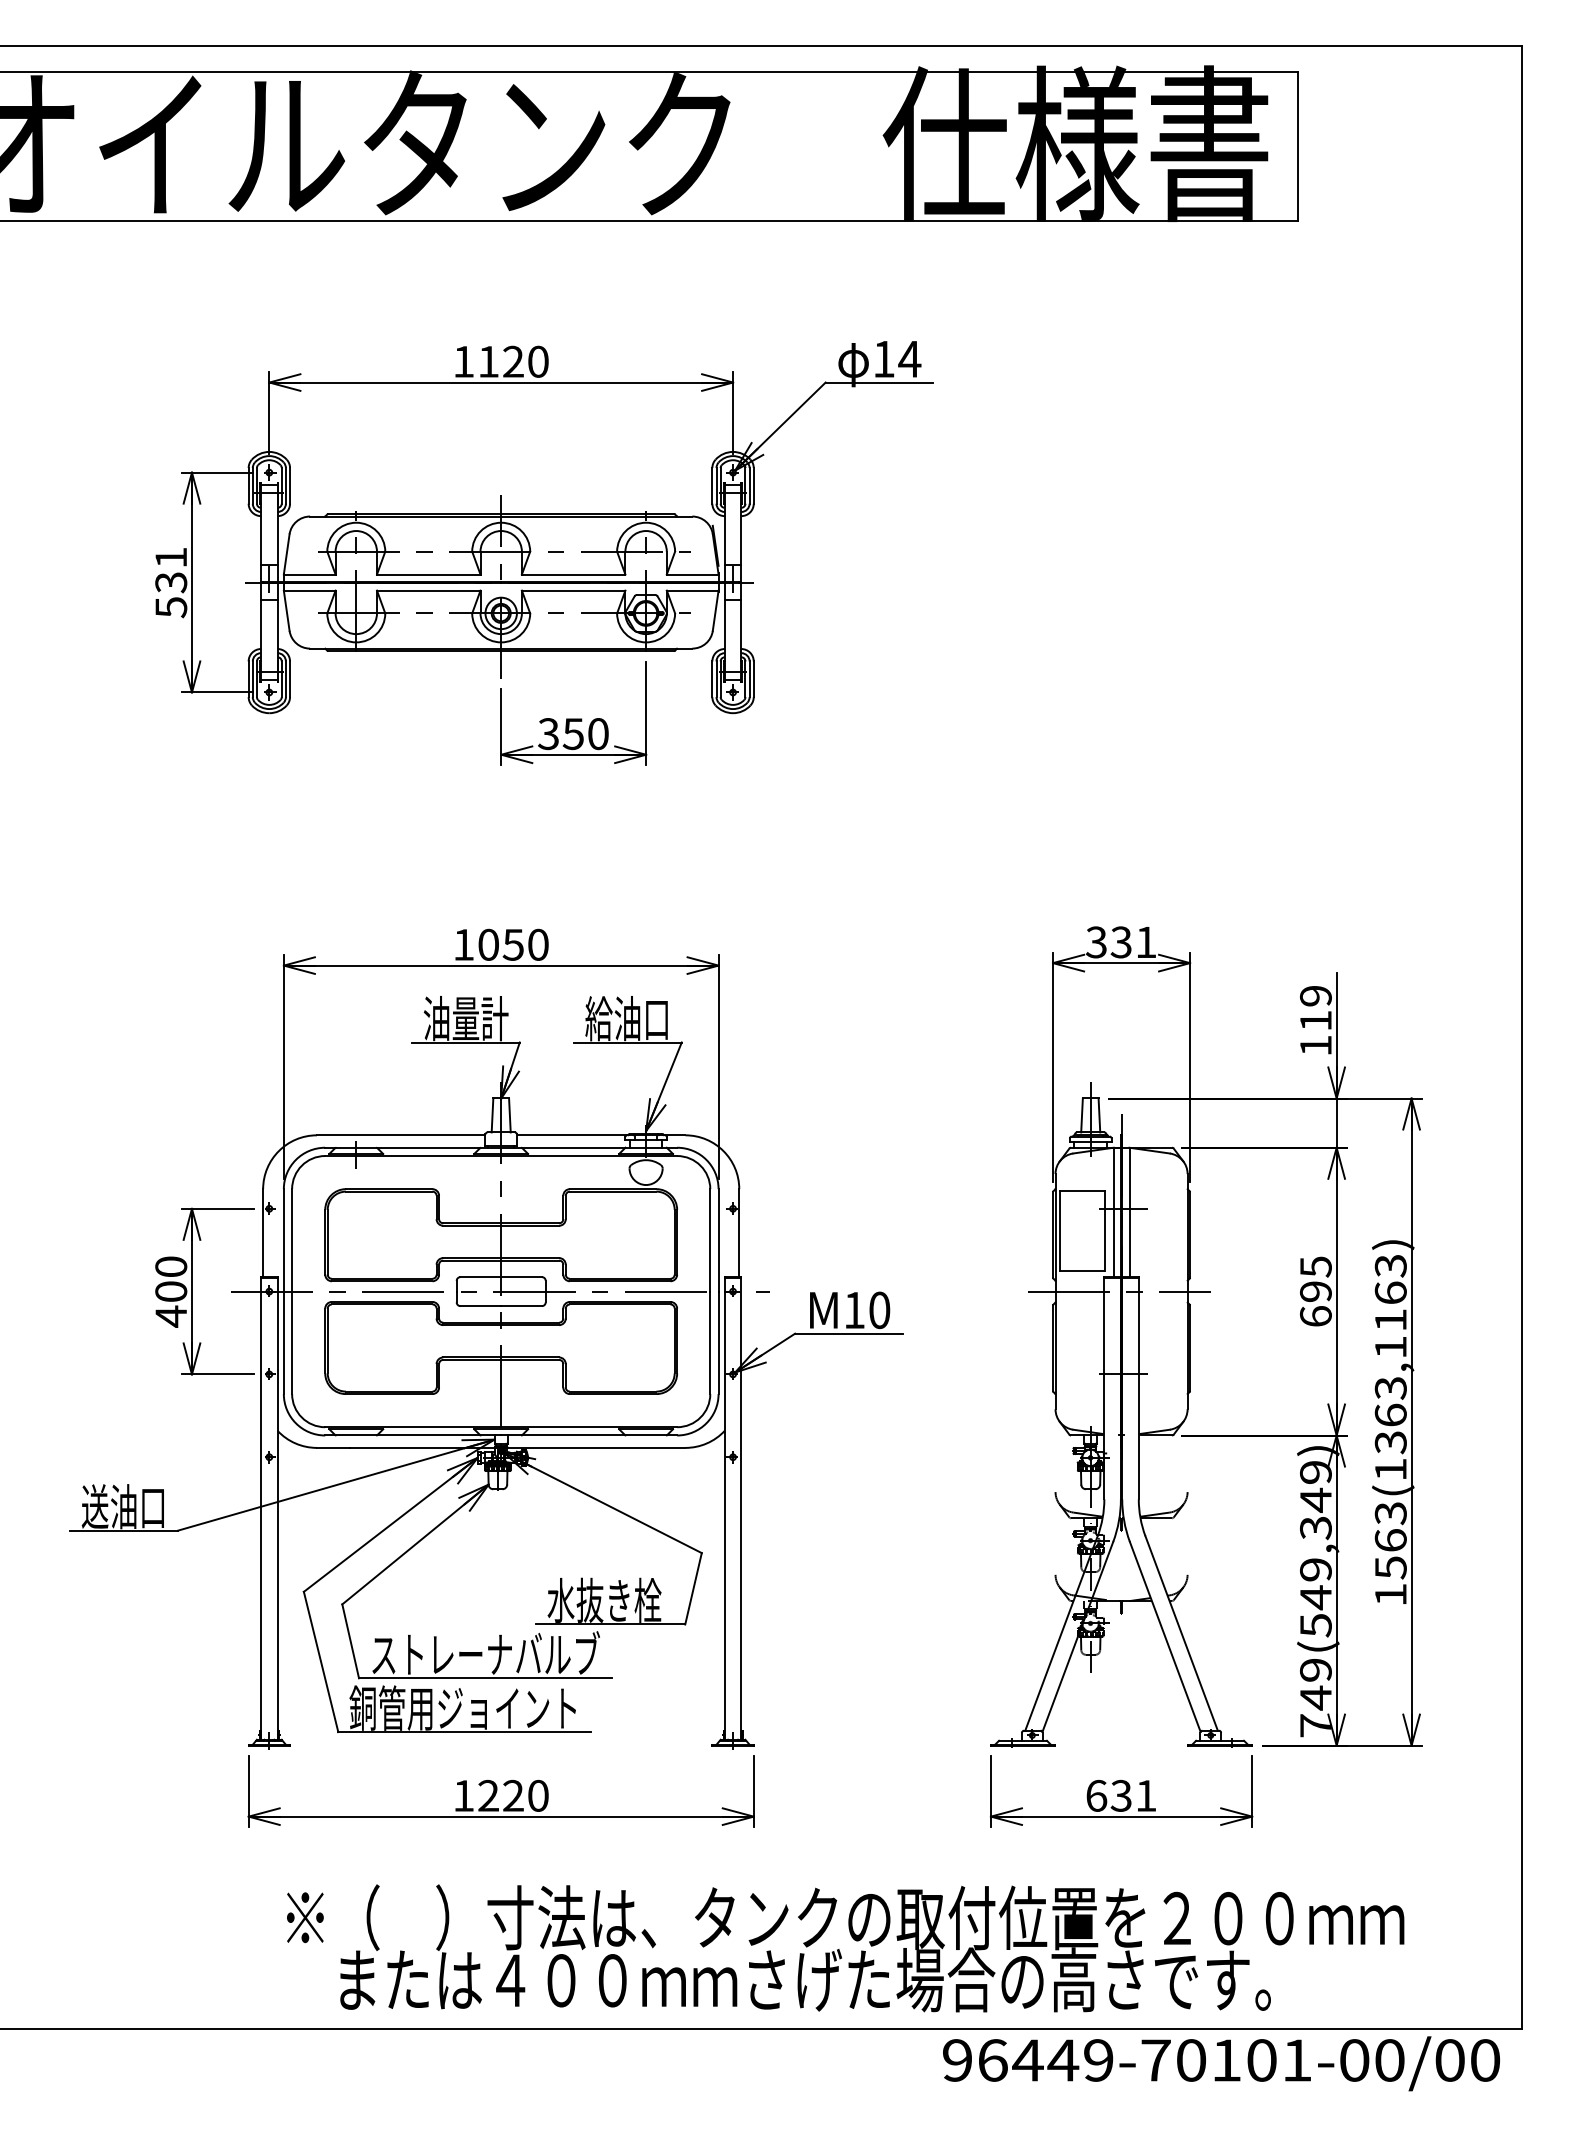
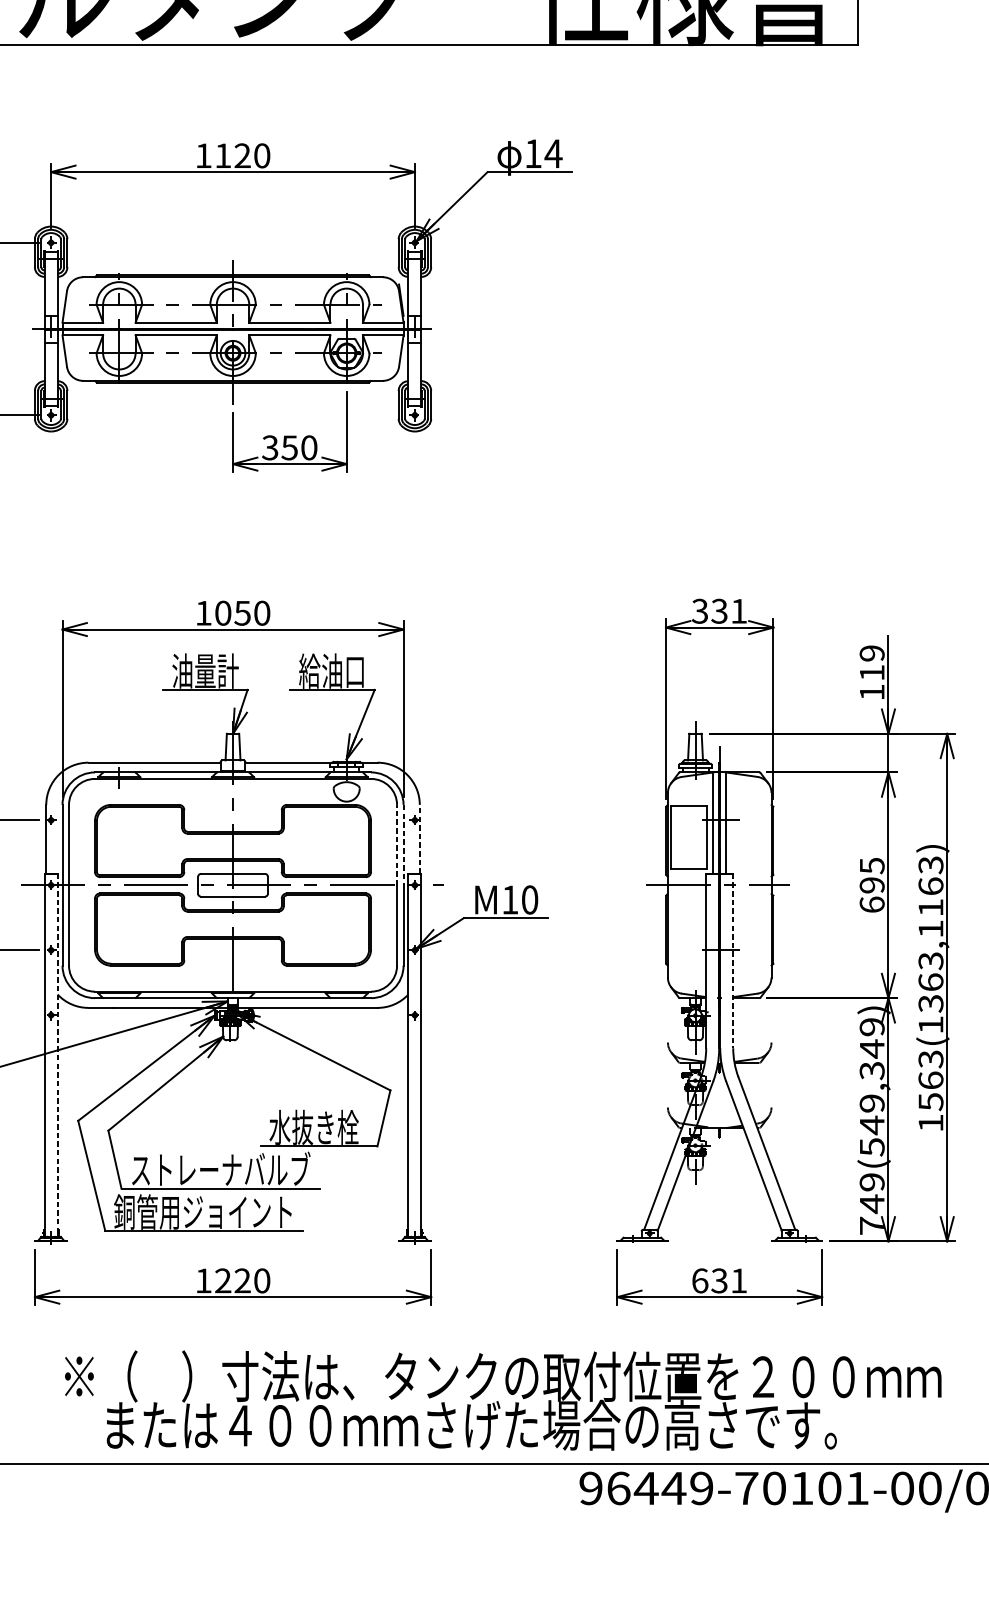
line: (739, 1233) -> (419, 839), solid -> dashed
line: (710, 1239) -> (397, 844), solid -> dashed
line: (718, 1240) -> (403, 845), solid -> dashed
line: (1138, 1388) -> (733, 961), solid -> dashed
line: (277, 1508) -> (57, 1055), solid -> dashed

